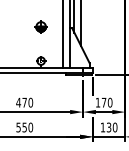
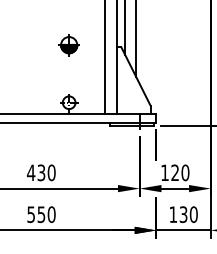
text: (24, 102) -> (41, 172), 470 -> 430
text: (103, 102) -> (174, 172), 170 -> 120

